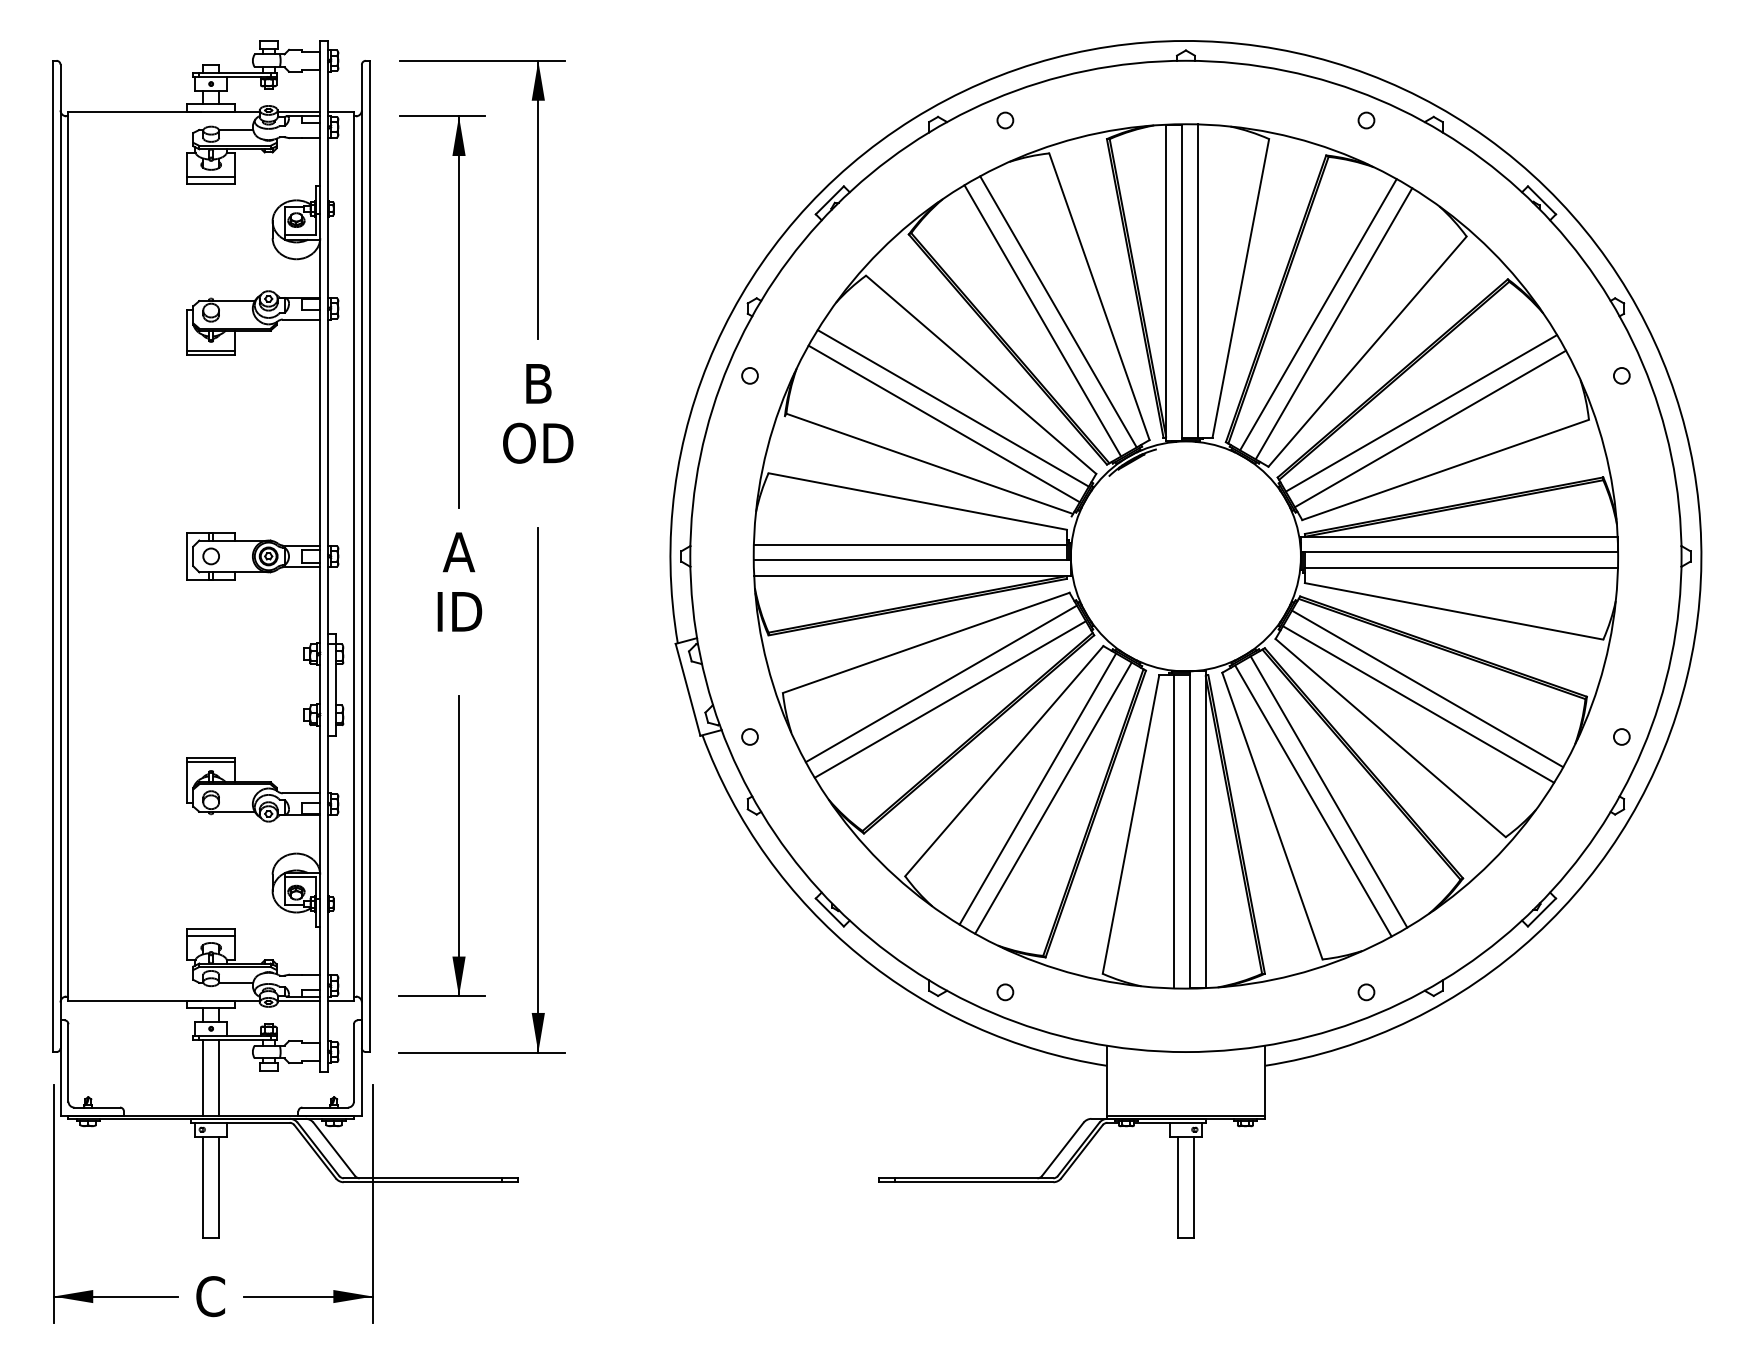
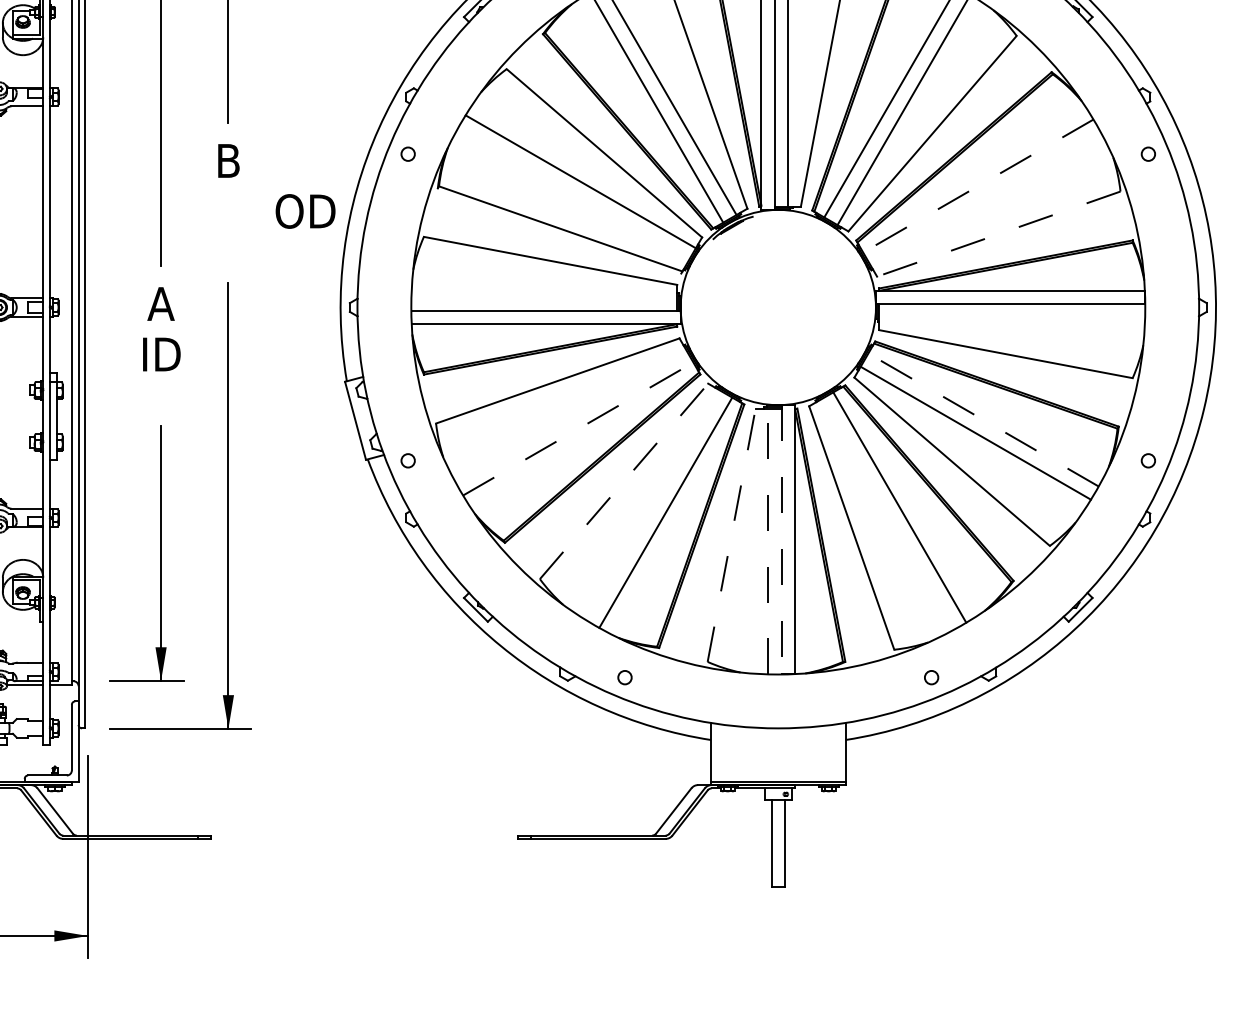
line: (1421, 413) -> (978, 186), solid -> dashed
line: (943, 423) -> (572, 194), removed
line: (1430, 428) -> (985, 198), removed
text: (538, 442) -> (305, 210), moved
line: (1445, 469) -> (998, 233), solid -> dashed
line: (909, 544) -> (543, 297), removed
line: (1460, 568) -> (1011, 317), removed
line: (940, 683) -> (569, 415), removed
line: (1427, 688) -> (983, 419), solid -> dashed
line: (950, 699) -> (578, 429), solid -> dashed
line: (1004, 761) -> (624, 481), solid -> dashed
line: (1037, 788) -> (652, 504), removed
line: (1313, 800) -> (886, 514), removed
line: (1131, 824) -> (732, 535), solid -> dashed
line: (1189, 830) -> (781, 540), solid -> dashed
line: (1174, 831) -> (768, 541), solid -> dashed

